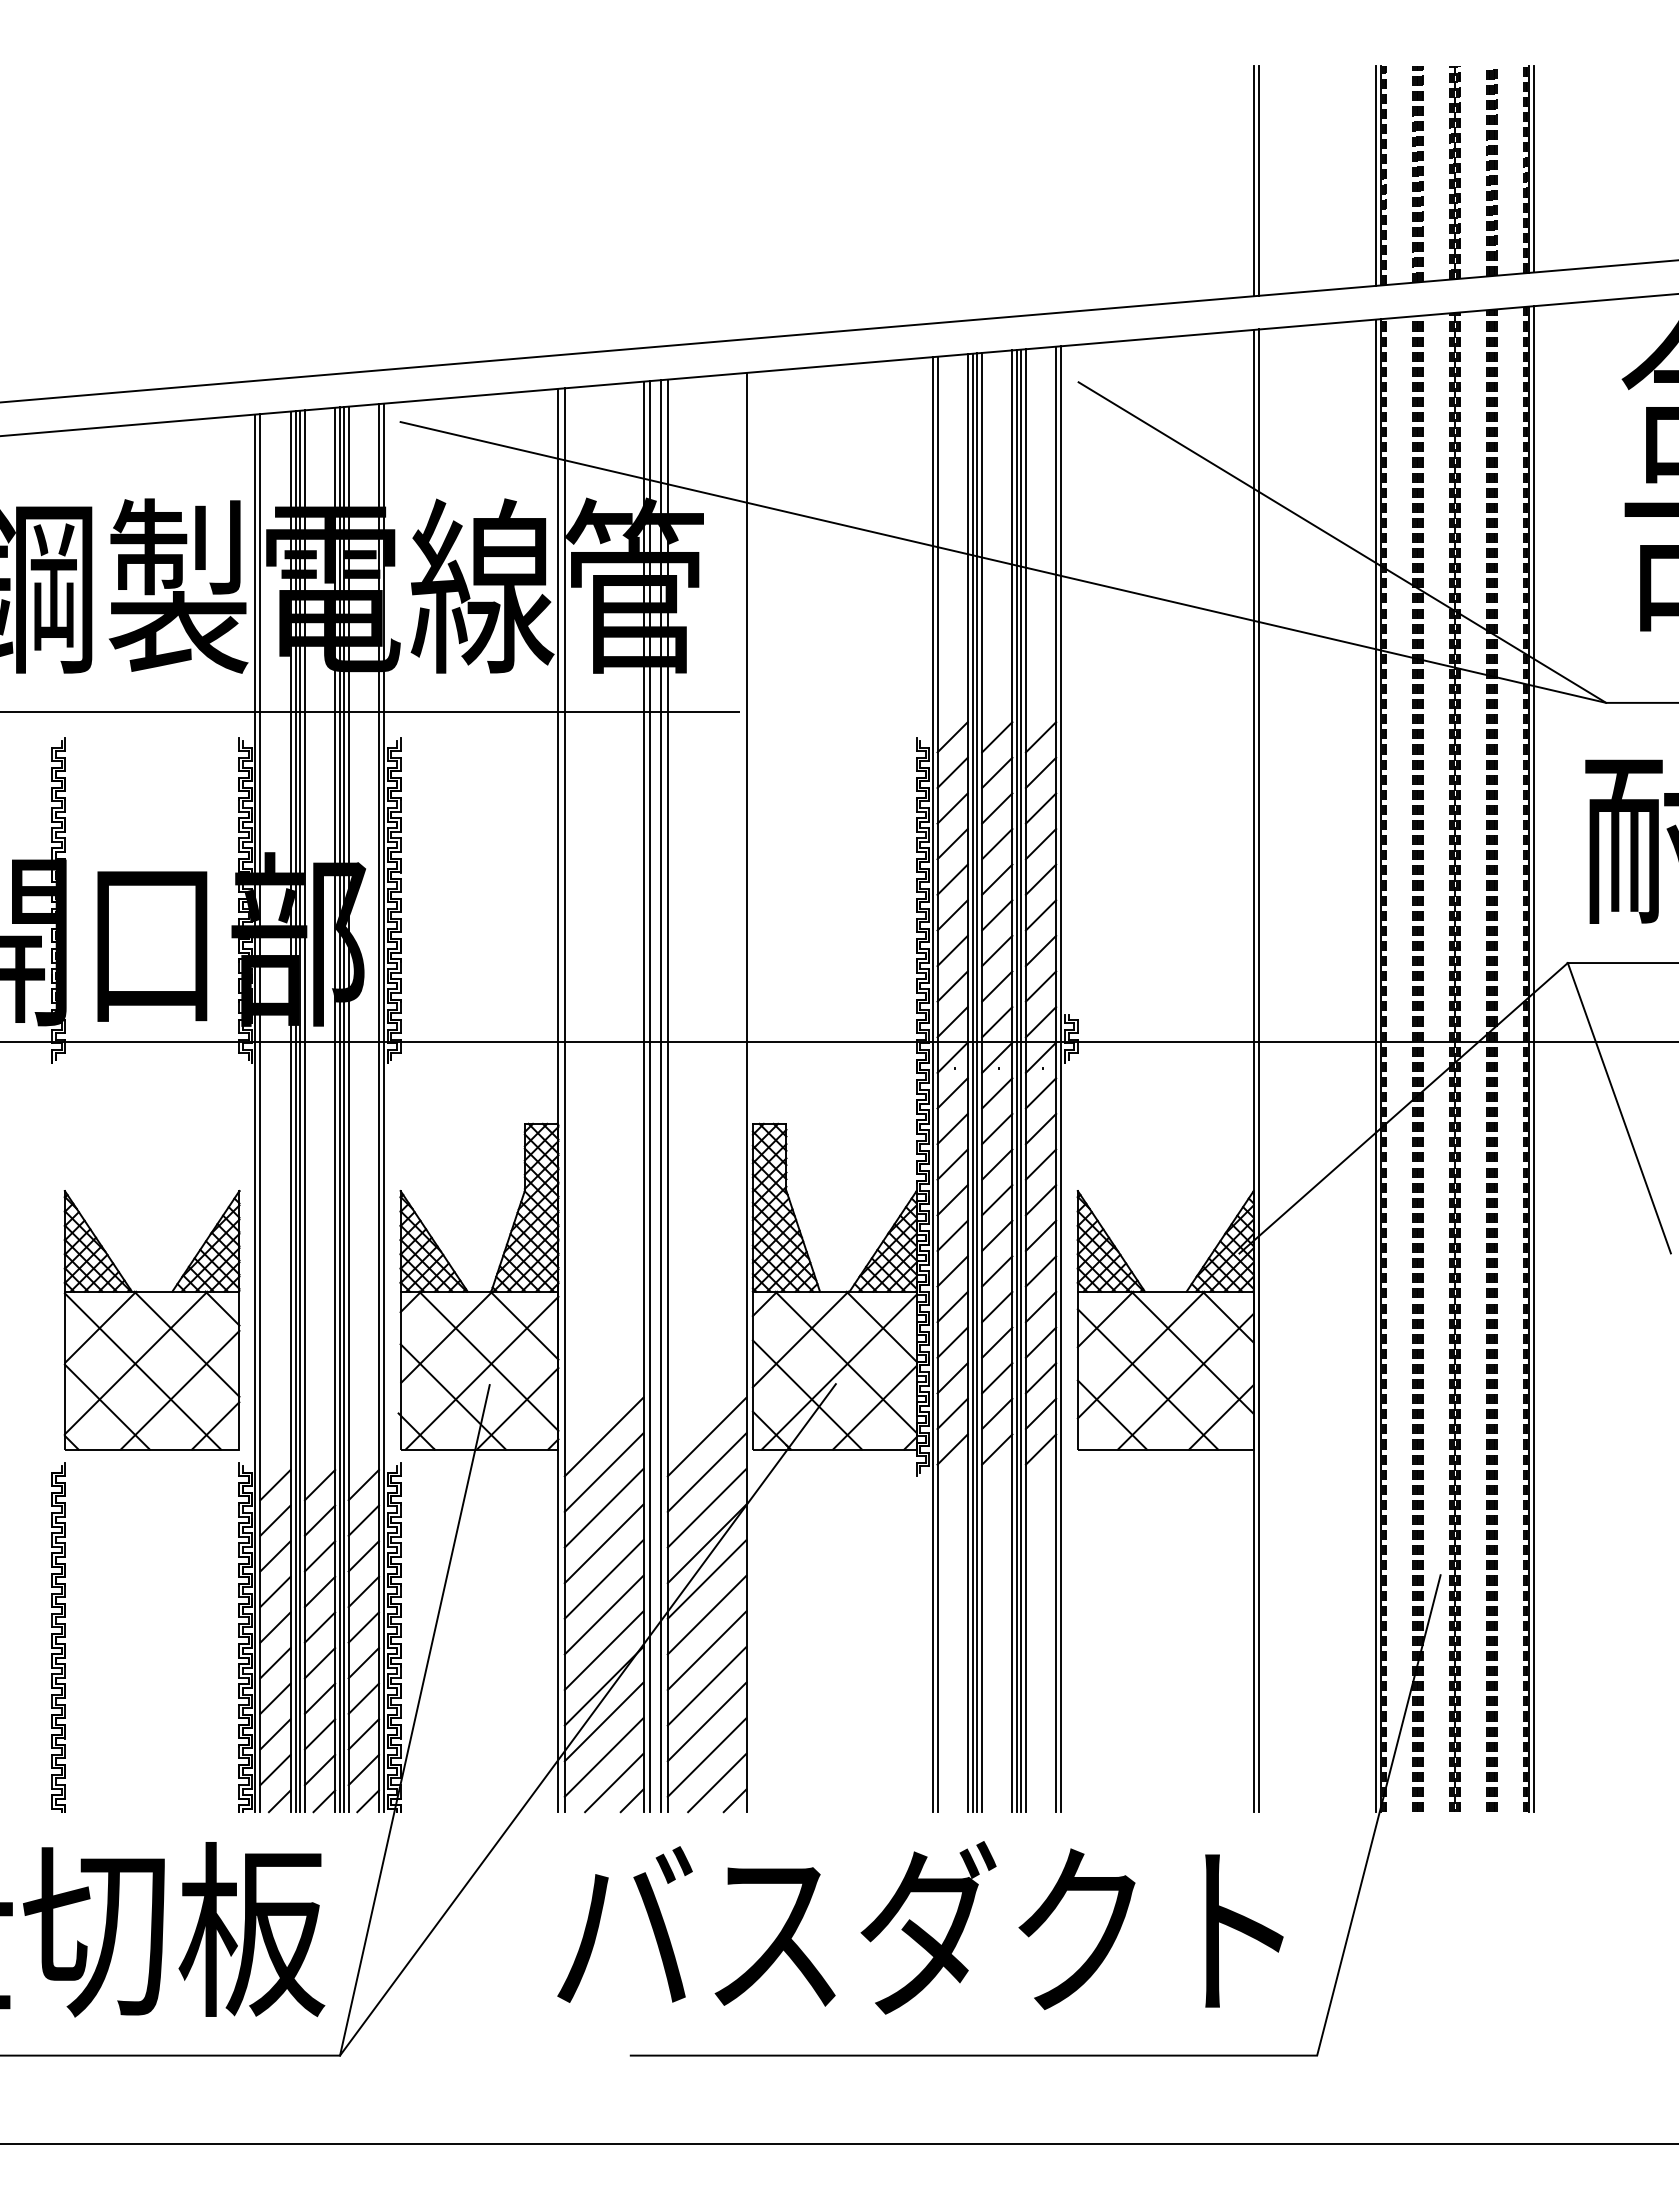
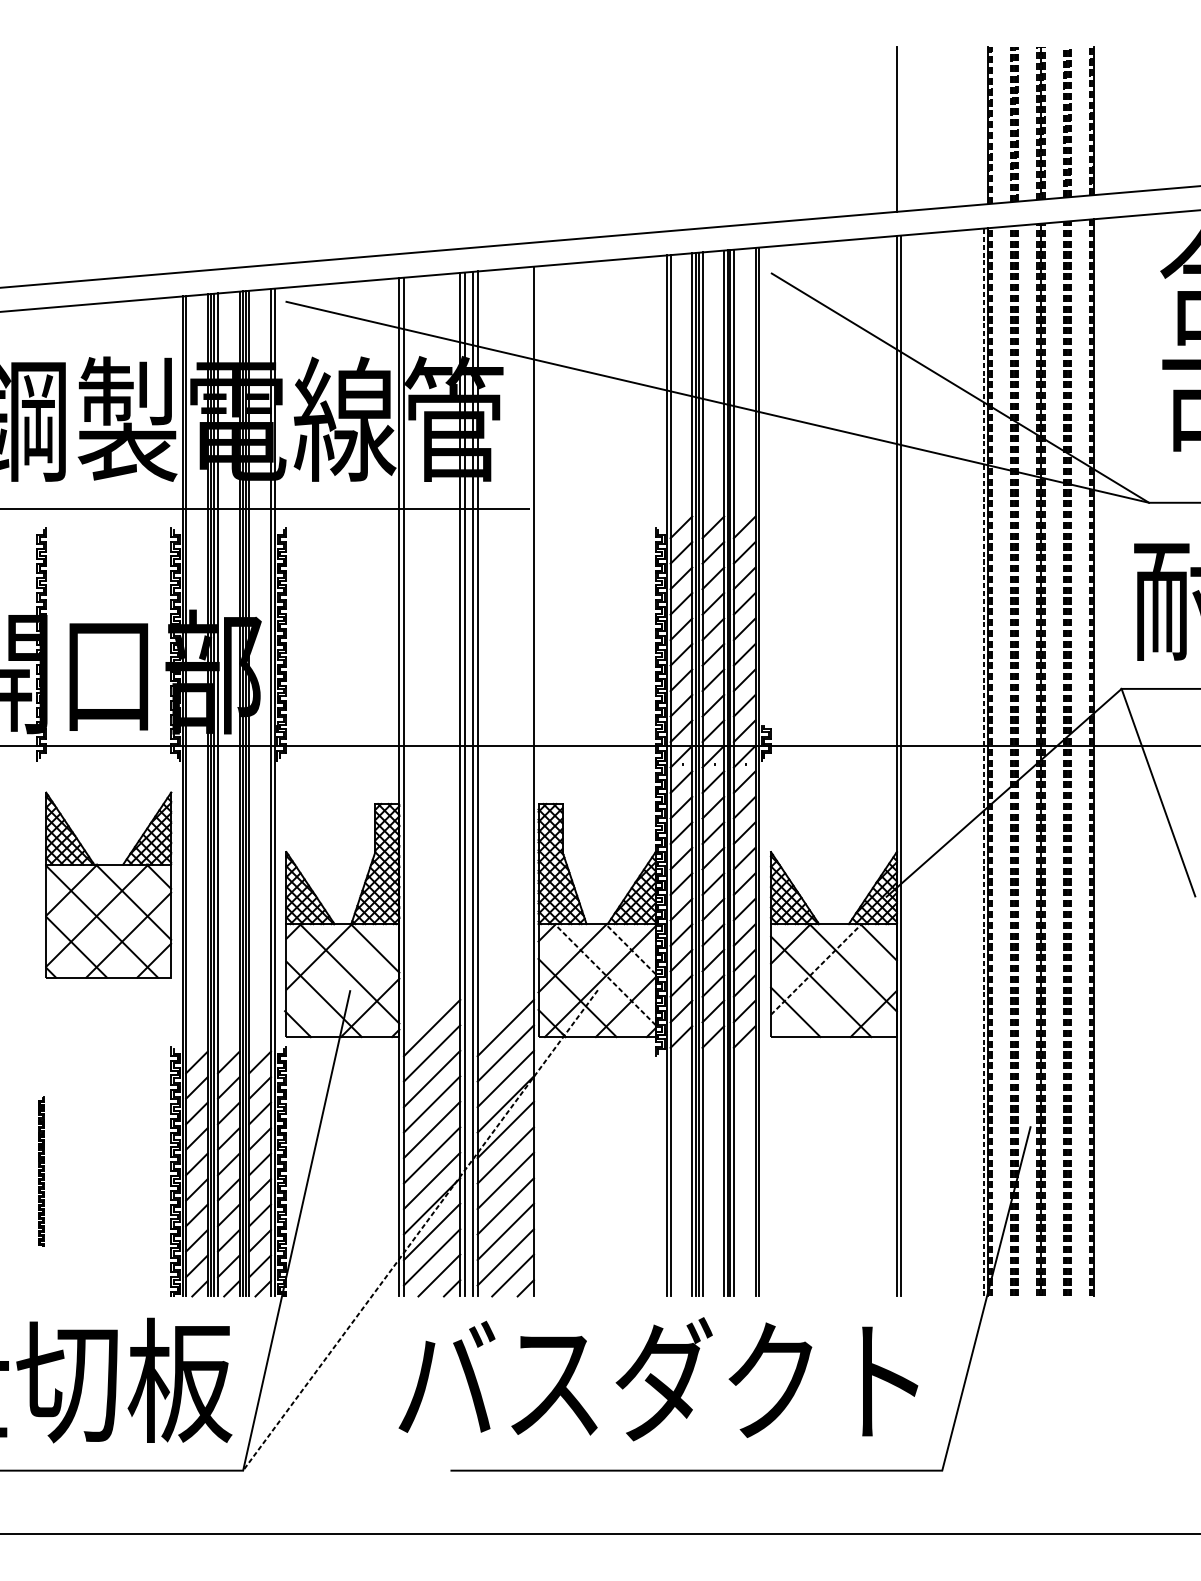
line: (1534, 169) -> (1097, 121), removed
line: (1375, 175) -> (984, 125), removed
line: (1259, 180) -> (901, 129), removed
line: (1534, 1059) -> (1097, 757), removed
line: (1375, 1065) -> (984, 762), solid -> dashed
part: (151, 1319) -> (108, 884), moved
line: (881, 1326) -> (630, 948), solid -> dashed
line: (1141, 1355) -> (816, 969), solid -> dashed
line: (846, 1362) -> (605, 974), solid -> dashed
line: (481, 1372) -> (344, 981), removed
line: (1185, 1381) -> (848, 988), removed
part: (58, 1637) -> (41, 1171), size x0.6
line: (587, 1720) -> (420, 1230), solid -> dashed

